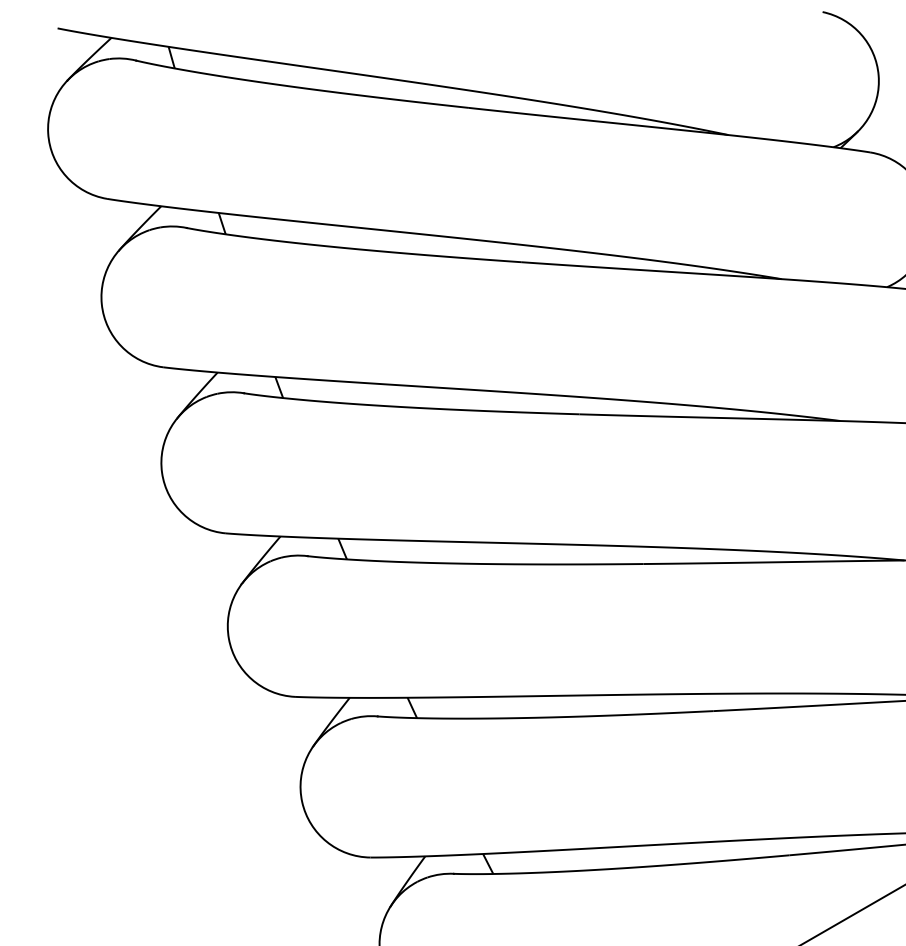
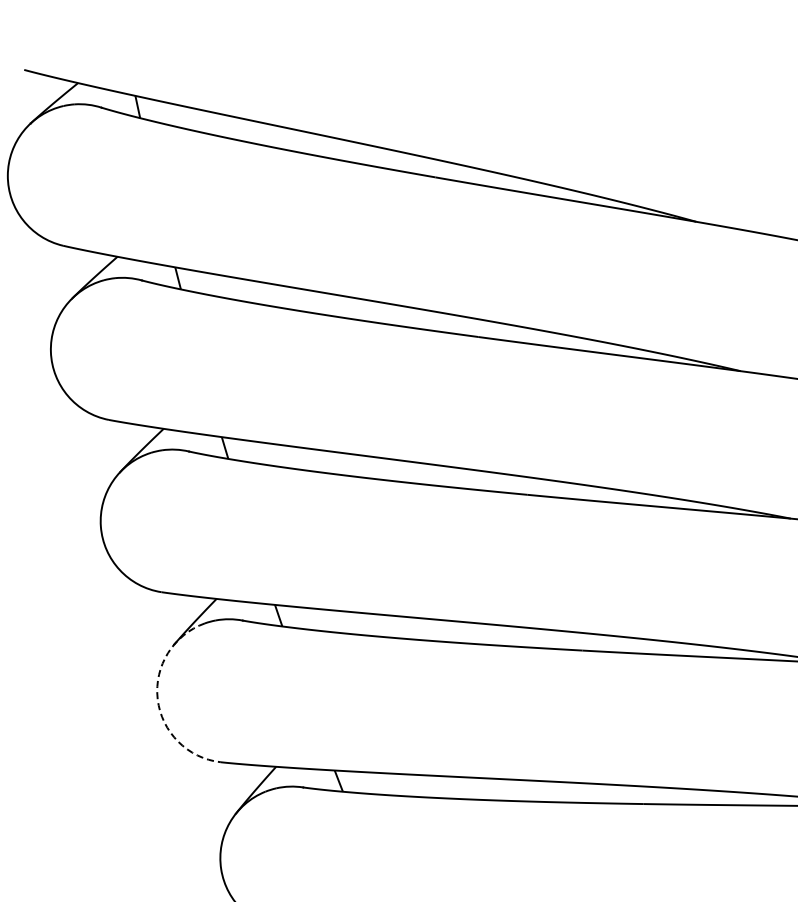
arc: (228, 638) -> (157, 698), solid -> dashed

